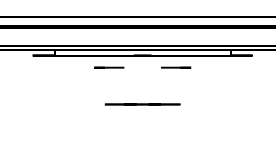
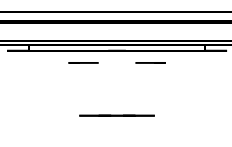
line: (142, 104) -> (116, 115), moved

